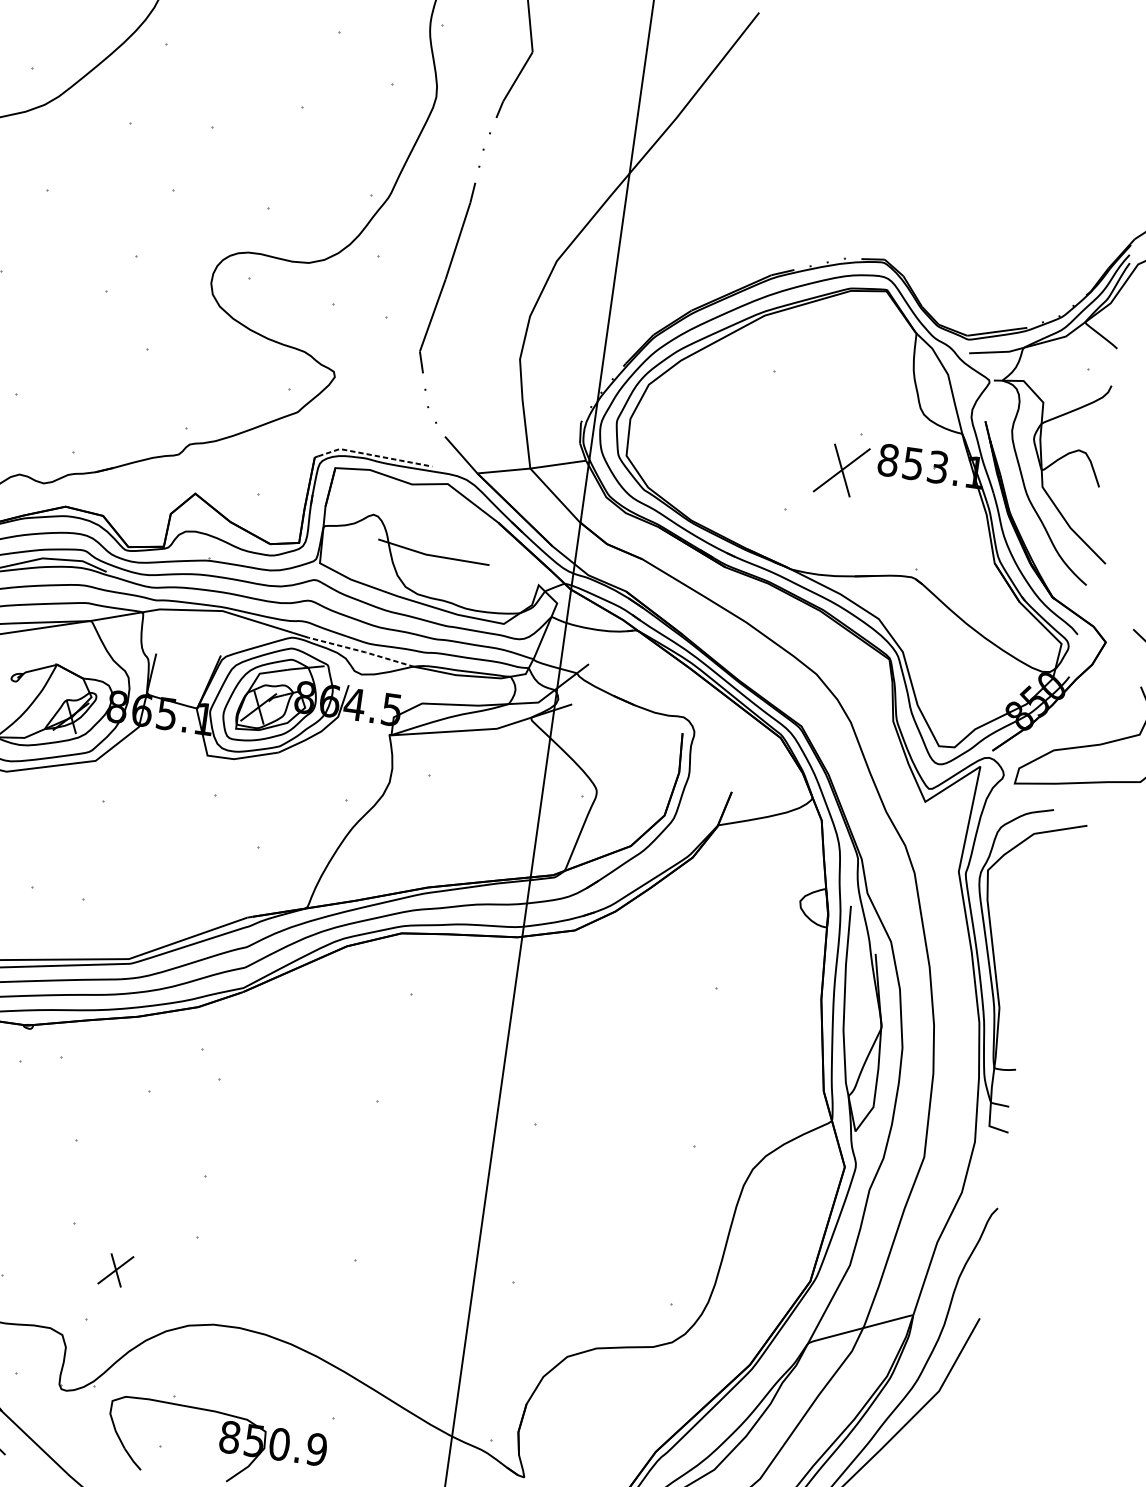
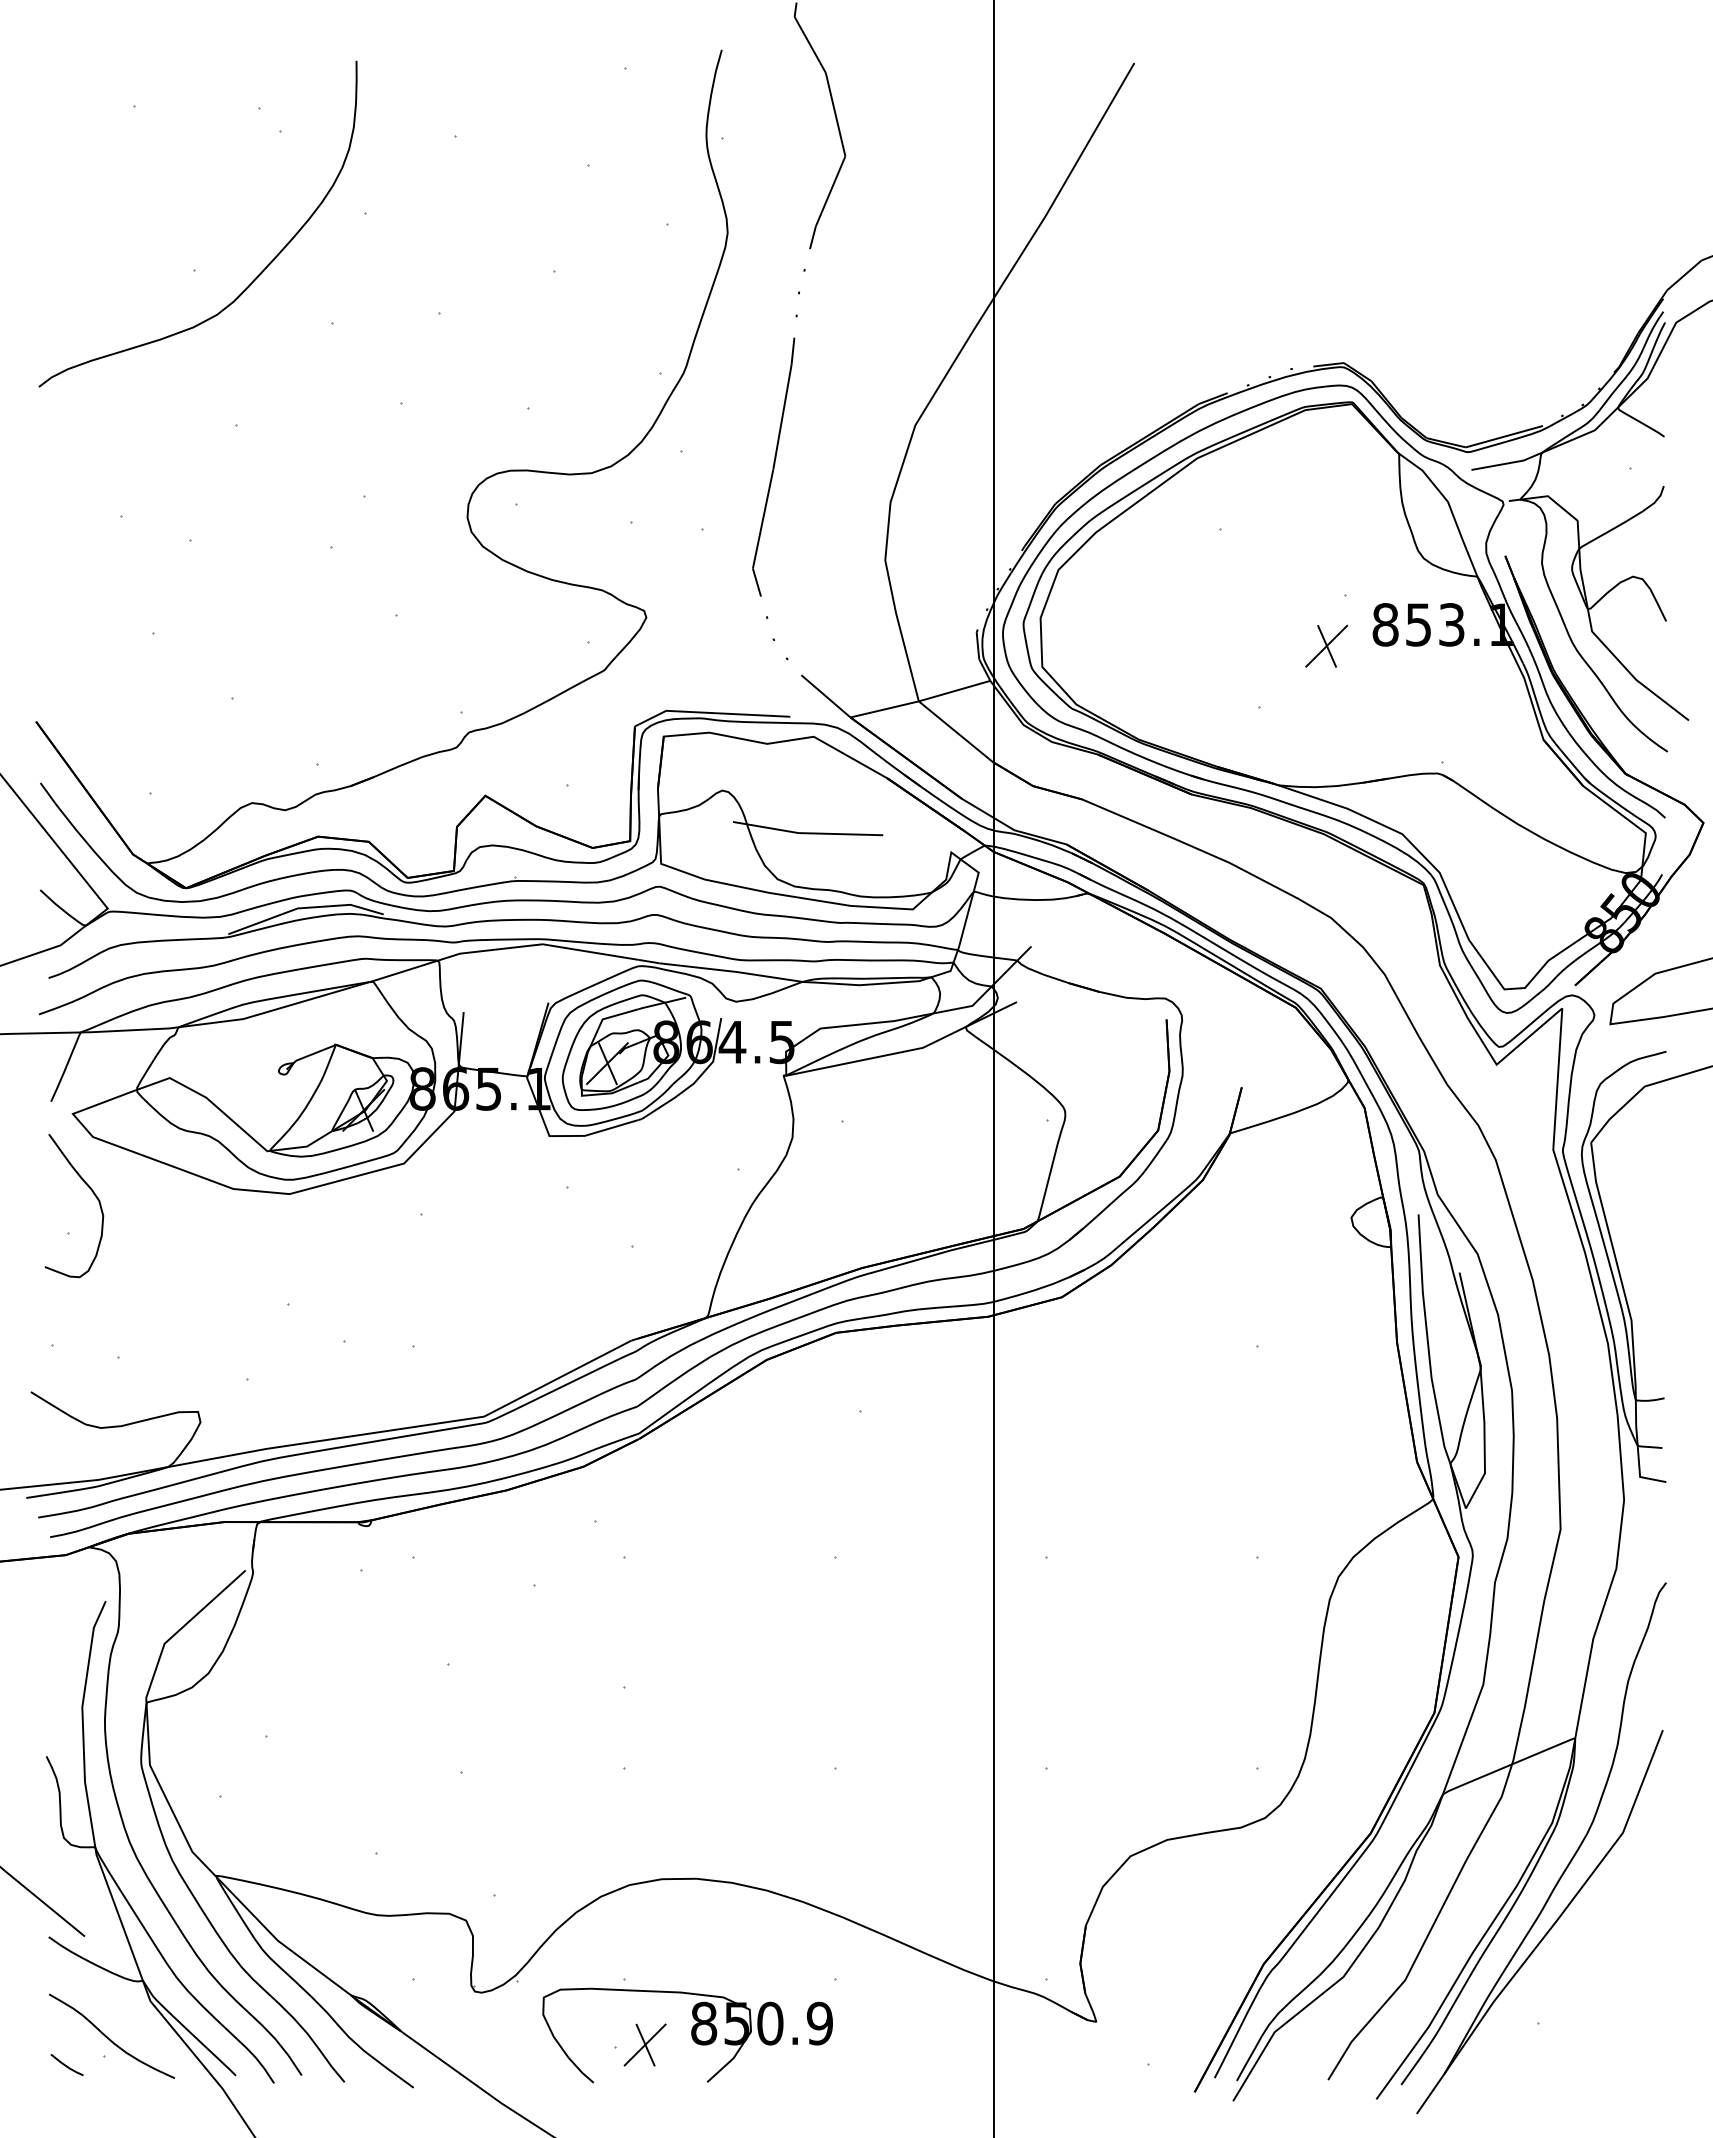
line: (374, 455) -> (712, 713), dashed -> solid
part: (841, 469) -> (1326, 645), size x0.62
line: (362, 651) -> (732, 971), dashed -> solid
part: (115, 1269) -> (644, 2044), moved

